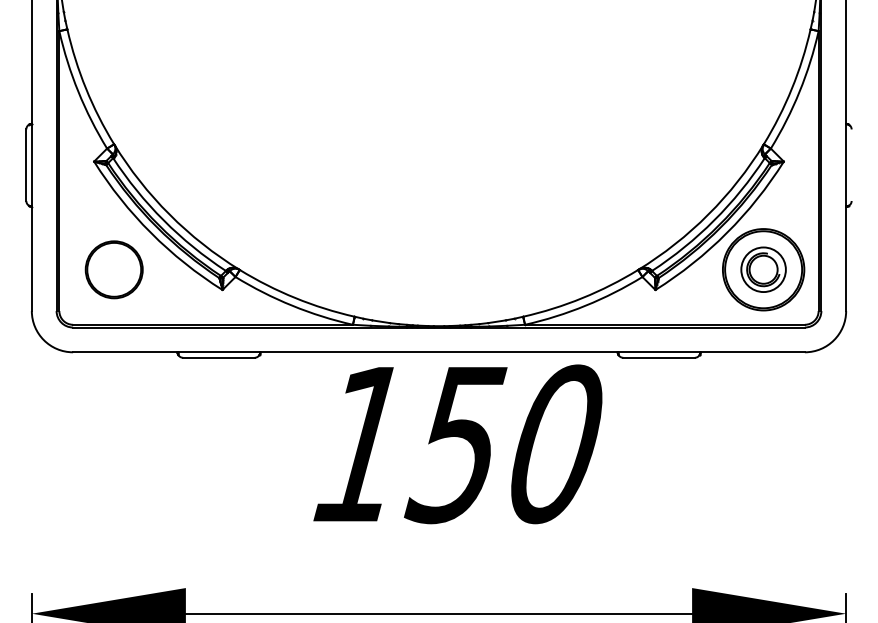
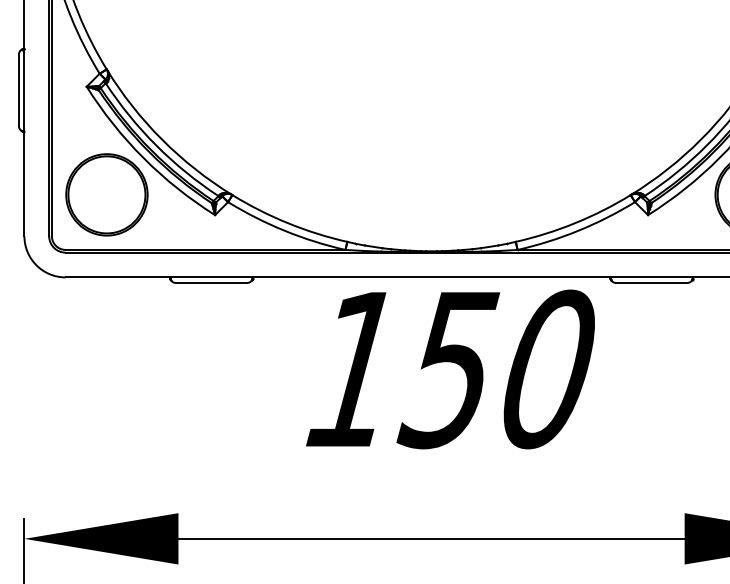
part: (113, 269) -> (106, 194), size x1.43

